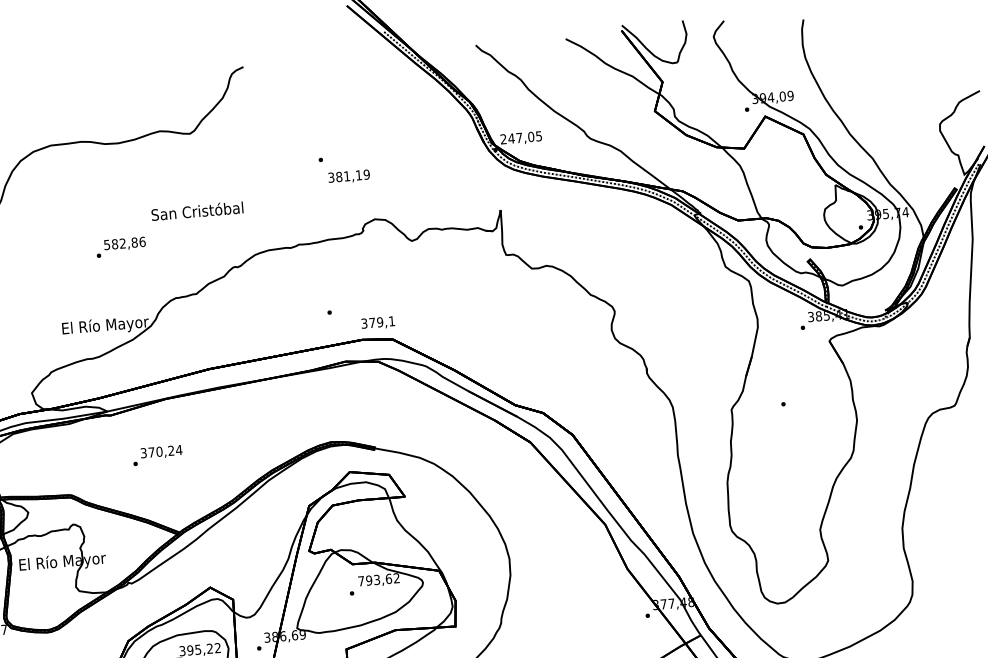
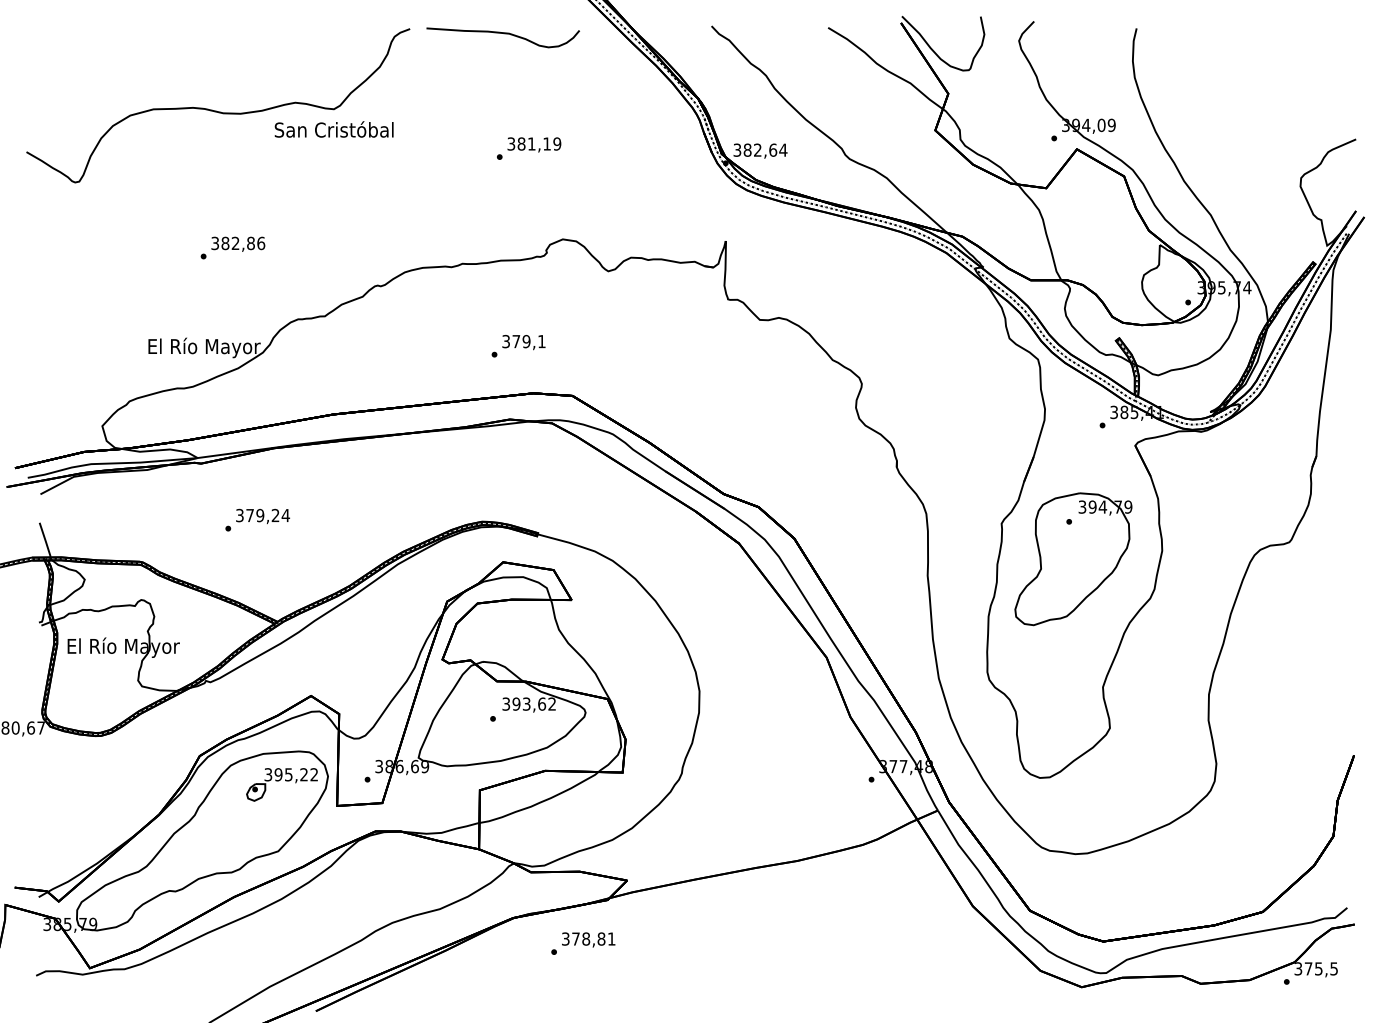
curve: (316, 65) -> (504, 34), added
text: (521, 137) -> (760, 149), 247,05 -> 382,64
text: (349, 176) -> (534, 144), moved
text: (196, 211) -> (333, 129), moved
text: (106, 244) -> (214, 242), 582,86 -> 382,86
text: (377, 323) -> (523, 342), moved
part: (789, 433) -> (1073, 559), added
text: (159, 451) -> (260, 515), 370,24 -> 379,24
text: (361, 580) -> (506, 703), 793,62 -> 393,62

